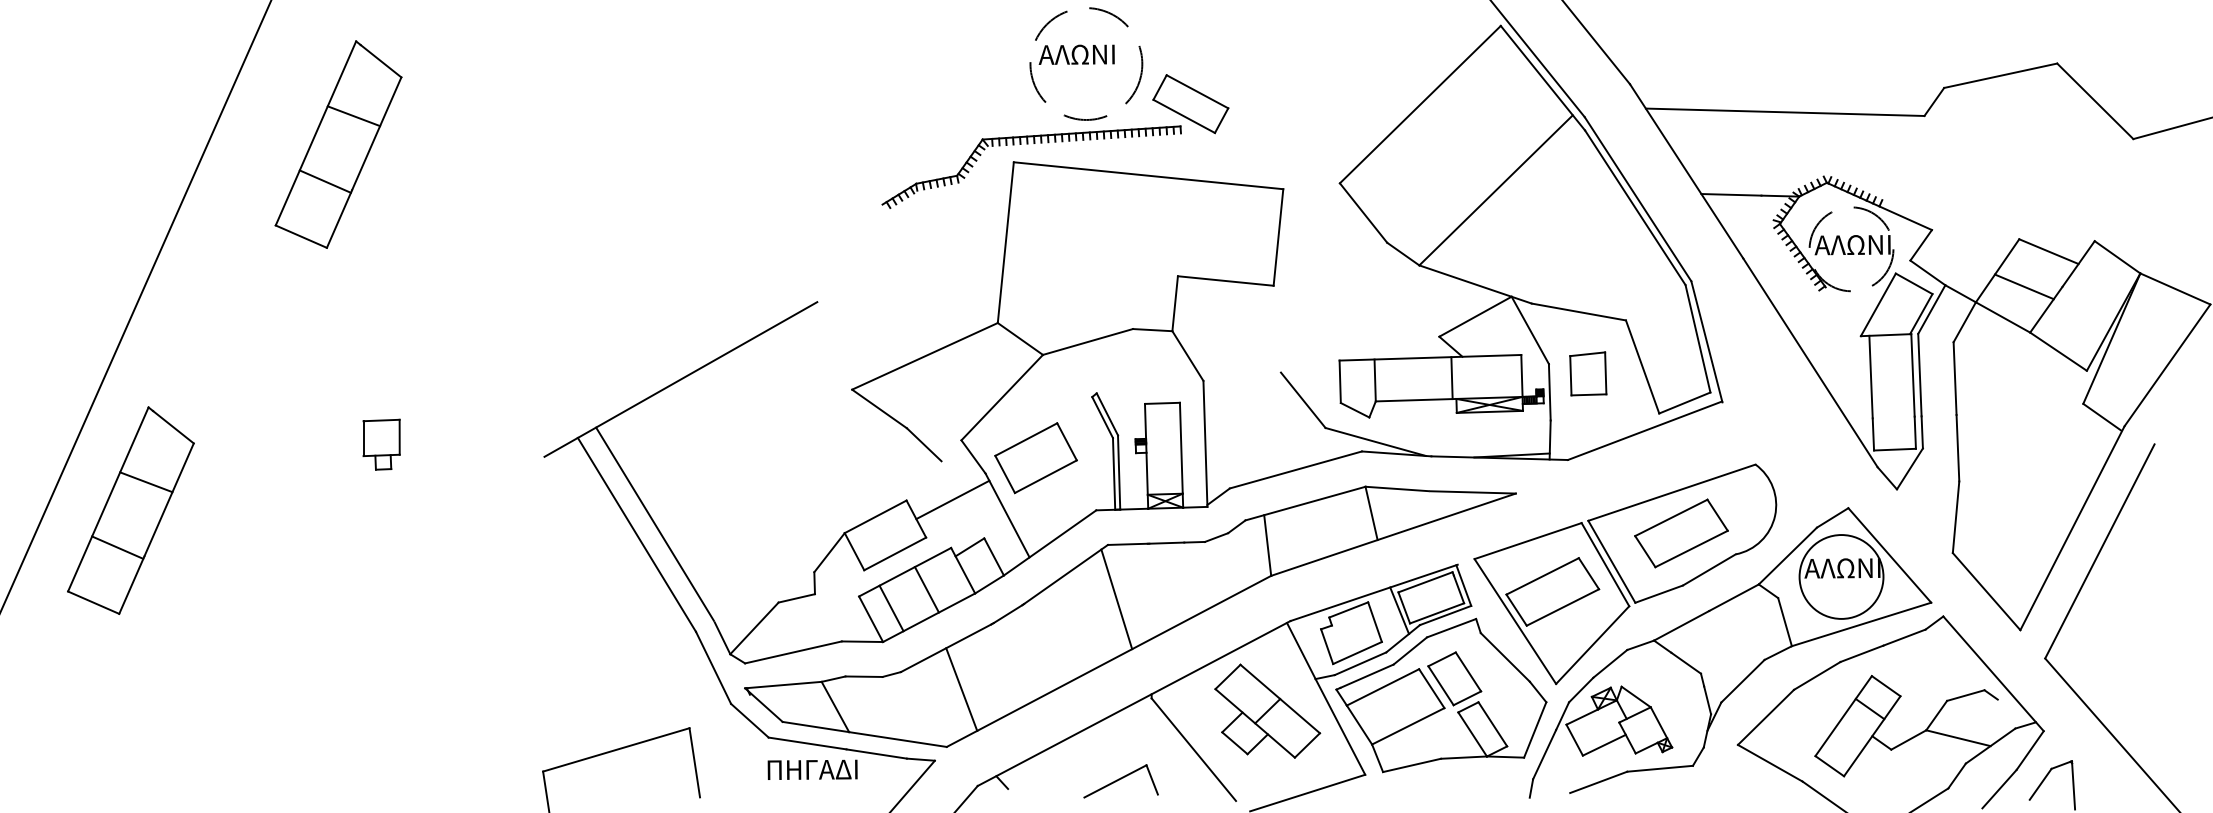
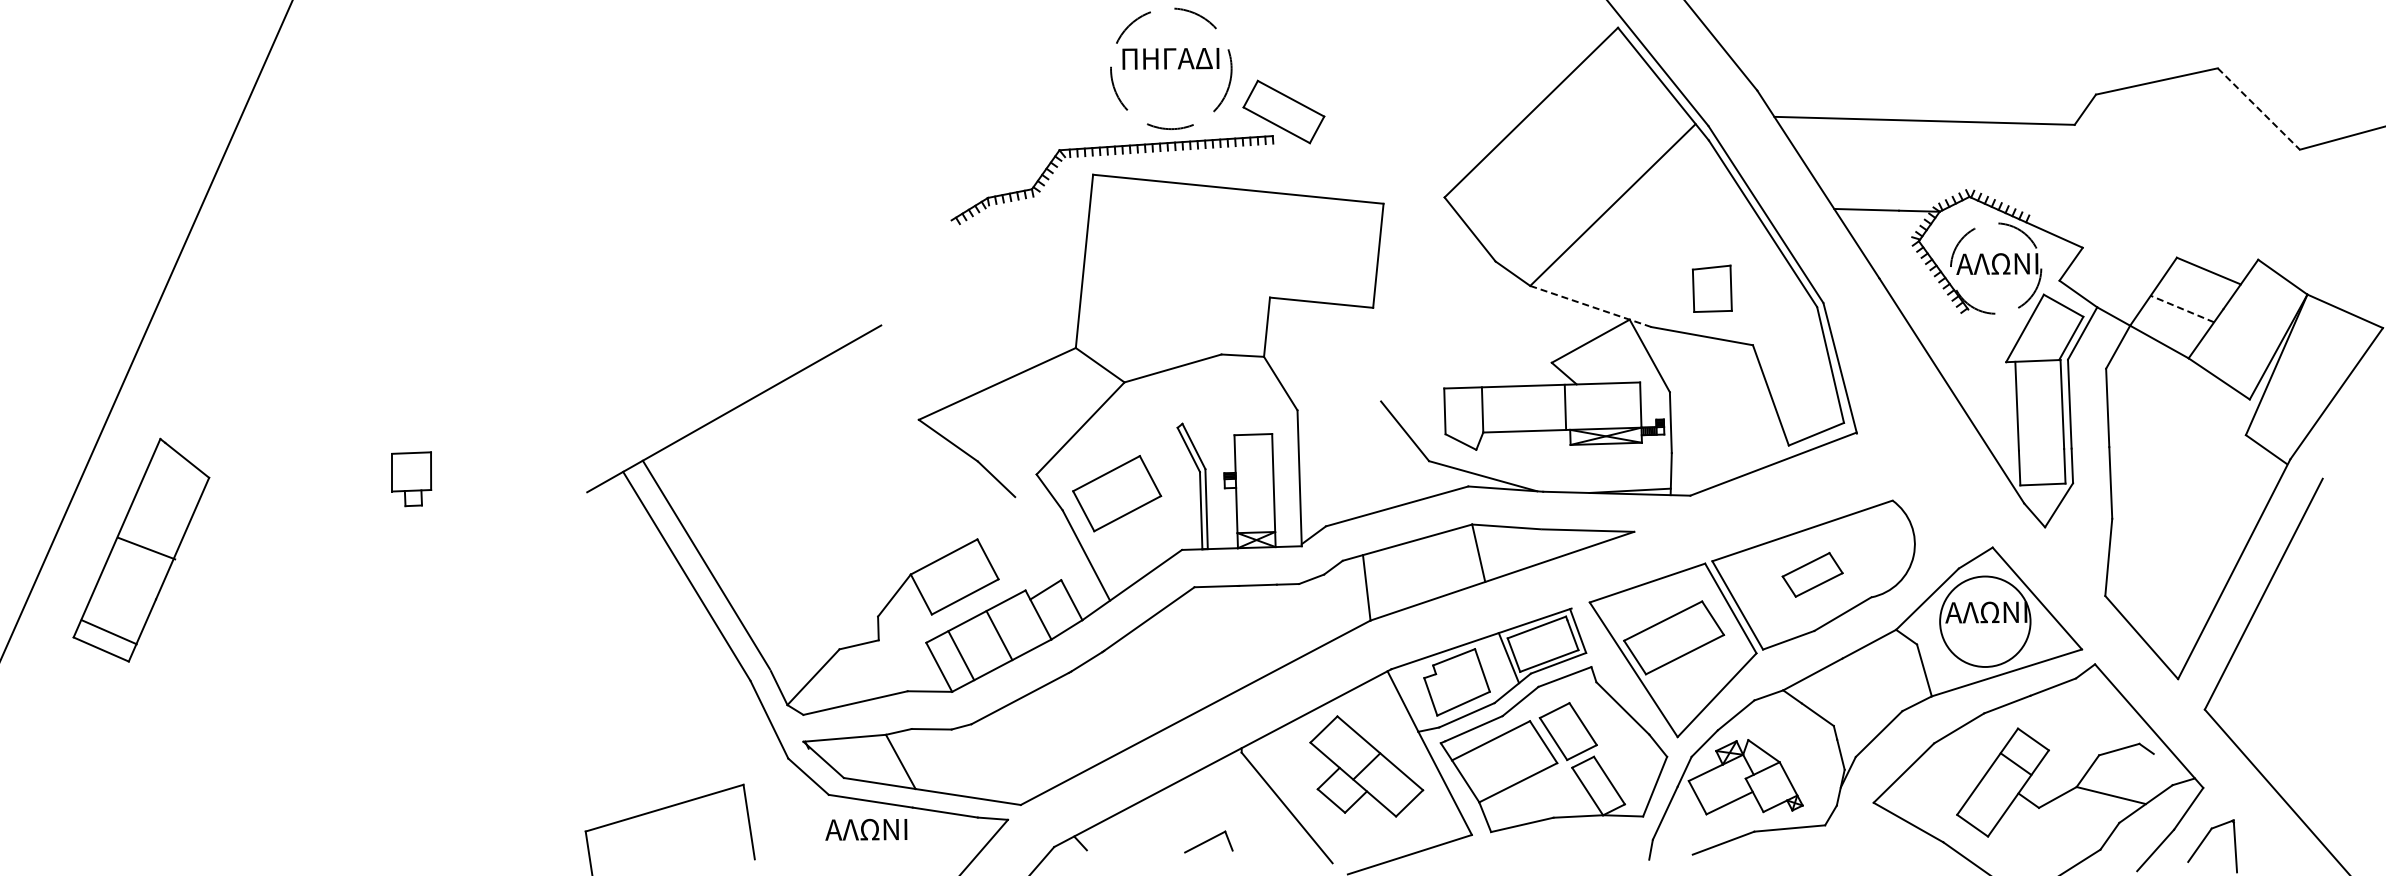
text: (1084, 54) -> (1169, 58), ΑΛΩΝΙ -> ΠΗΓΑΔΙ
line: (2094, 101) -> (2258, 109), solid -> dashed
part: (337, 144) -> (364, 155), removed
line: (1475, 284) -> (1590, 306), solid -> dashed
line: (2023, 286) -> (2181, 308), solid -> dashed
part: (1587, 373) -> (1711, 288), moved
line: (145, 482) -> (146, 548), moved
line: (952, 499) -> (1027, 538), removed
part: (1681, 533) -> (1812, 574), size x0.6
line: (117, 547) -> (108, 632), moved
line: (1116, 598) -> (1203, 645), removed
line: (961, 688) -> (1036, 742), removed
text: (811, 769) -> (874, 829), ΠΗΓΑΔΙ -> ΑΛΩΝΙ
part: (1120, 780) -> (1208, 841), size x0.6

